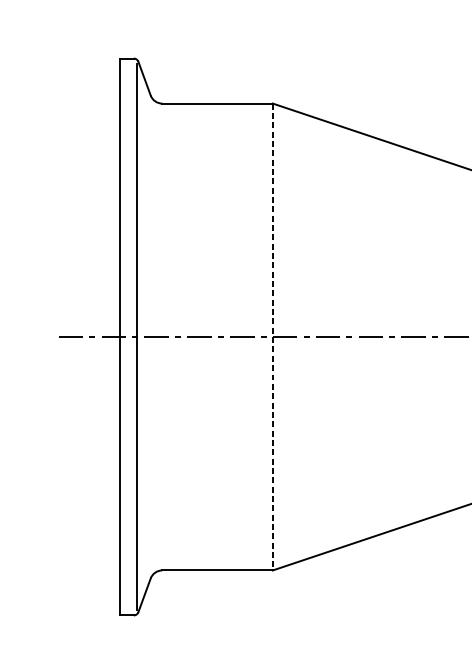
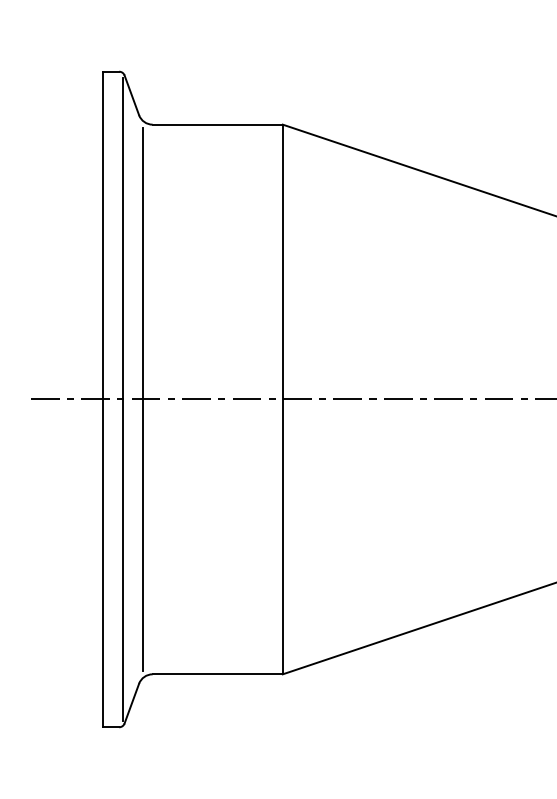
line: (153, 337) -> (142, 399), added
line: (272, 337) -> (282, 399), dashed -> solid

